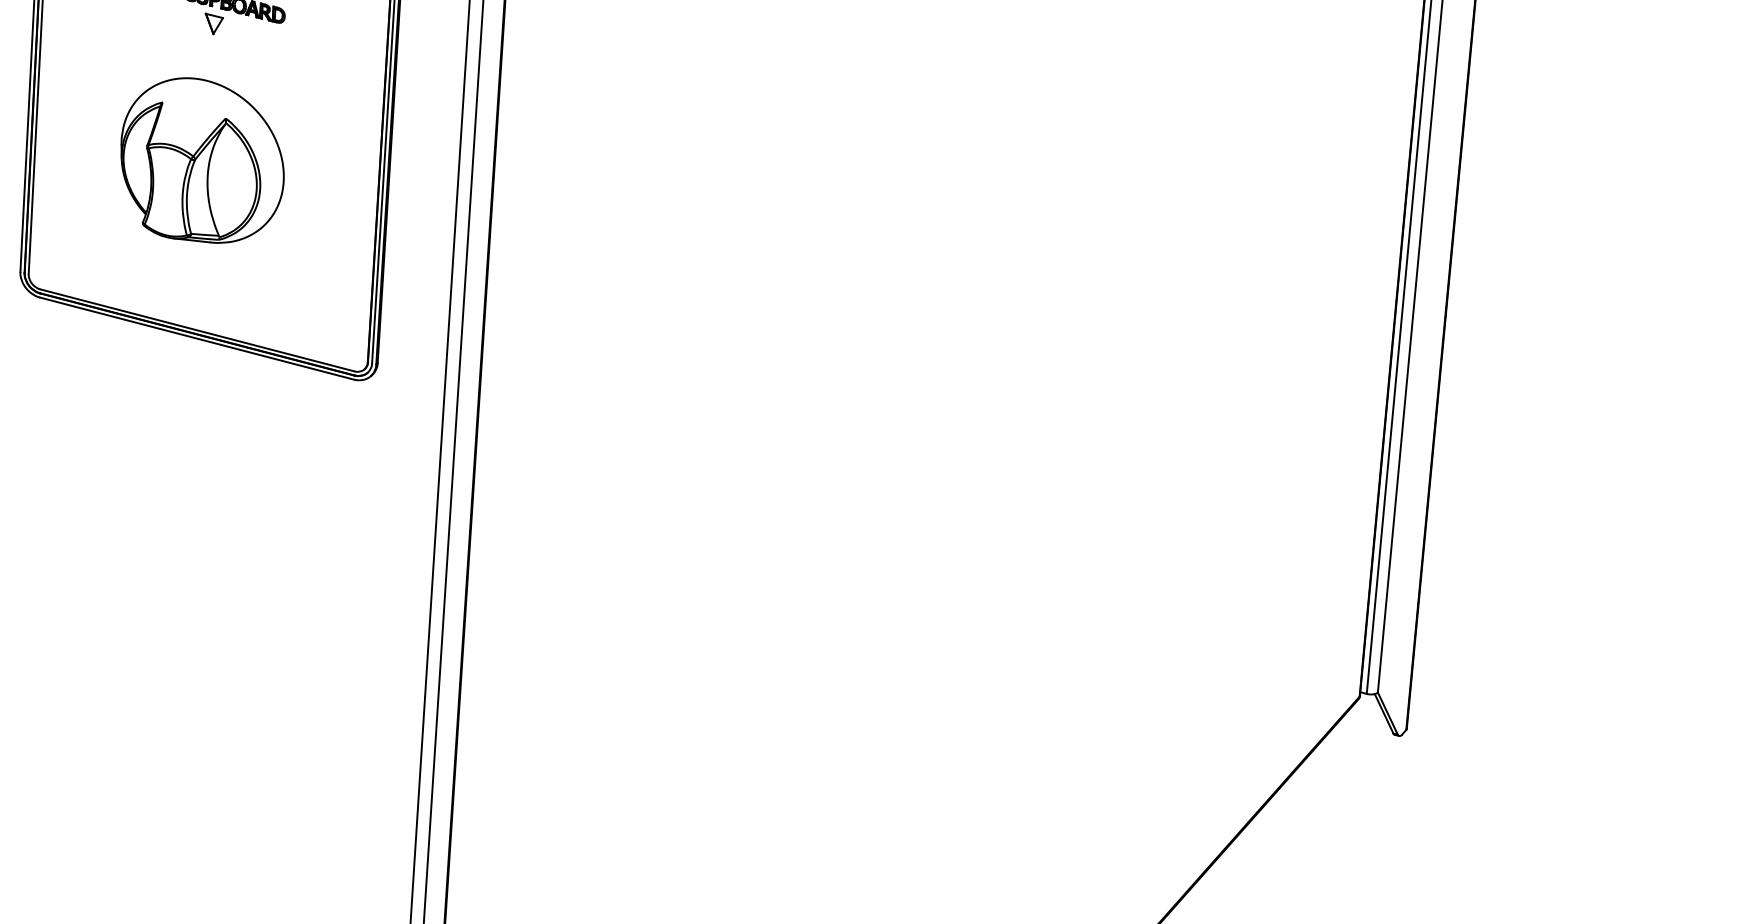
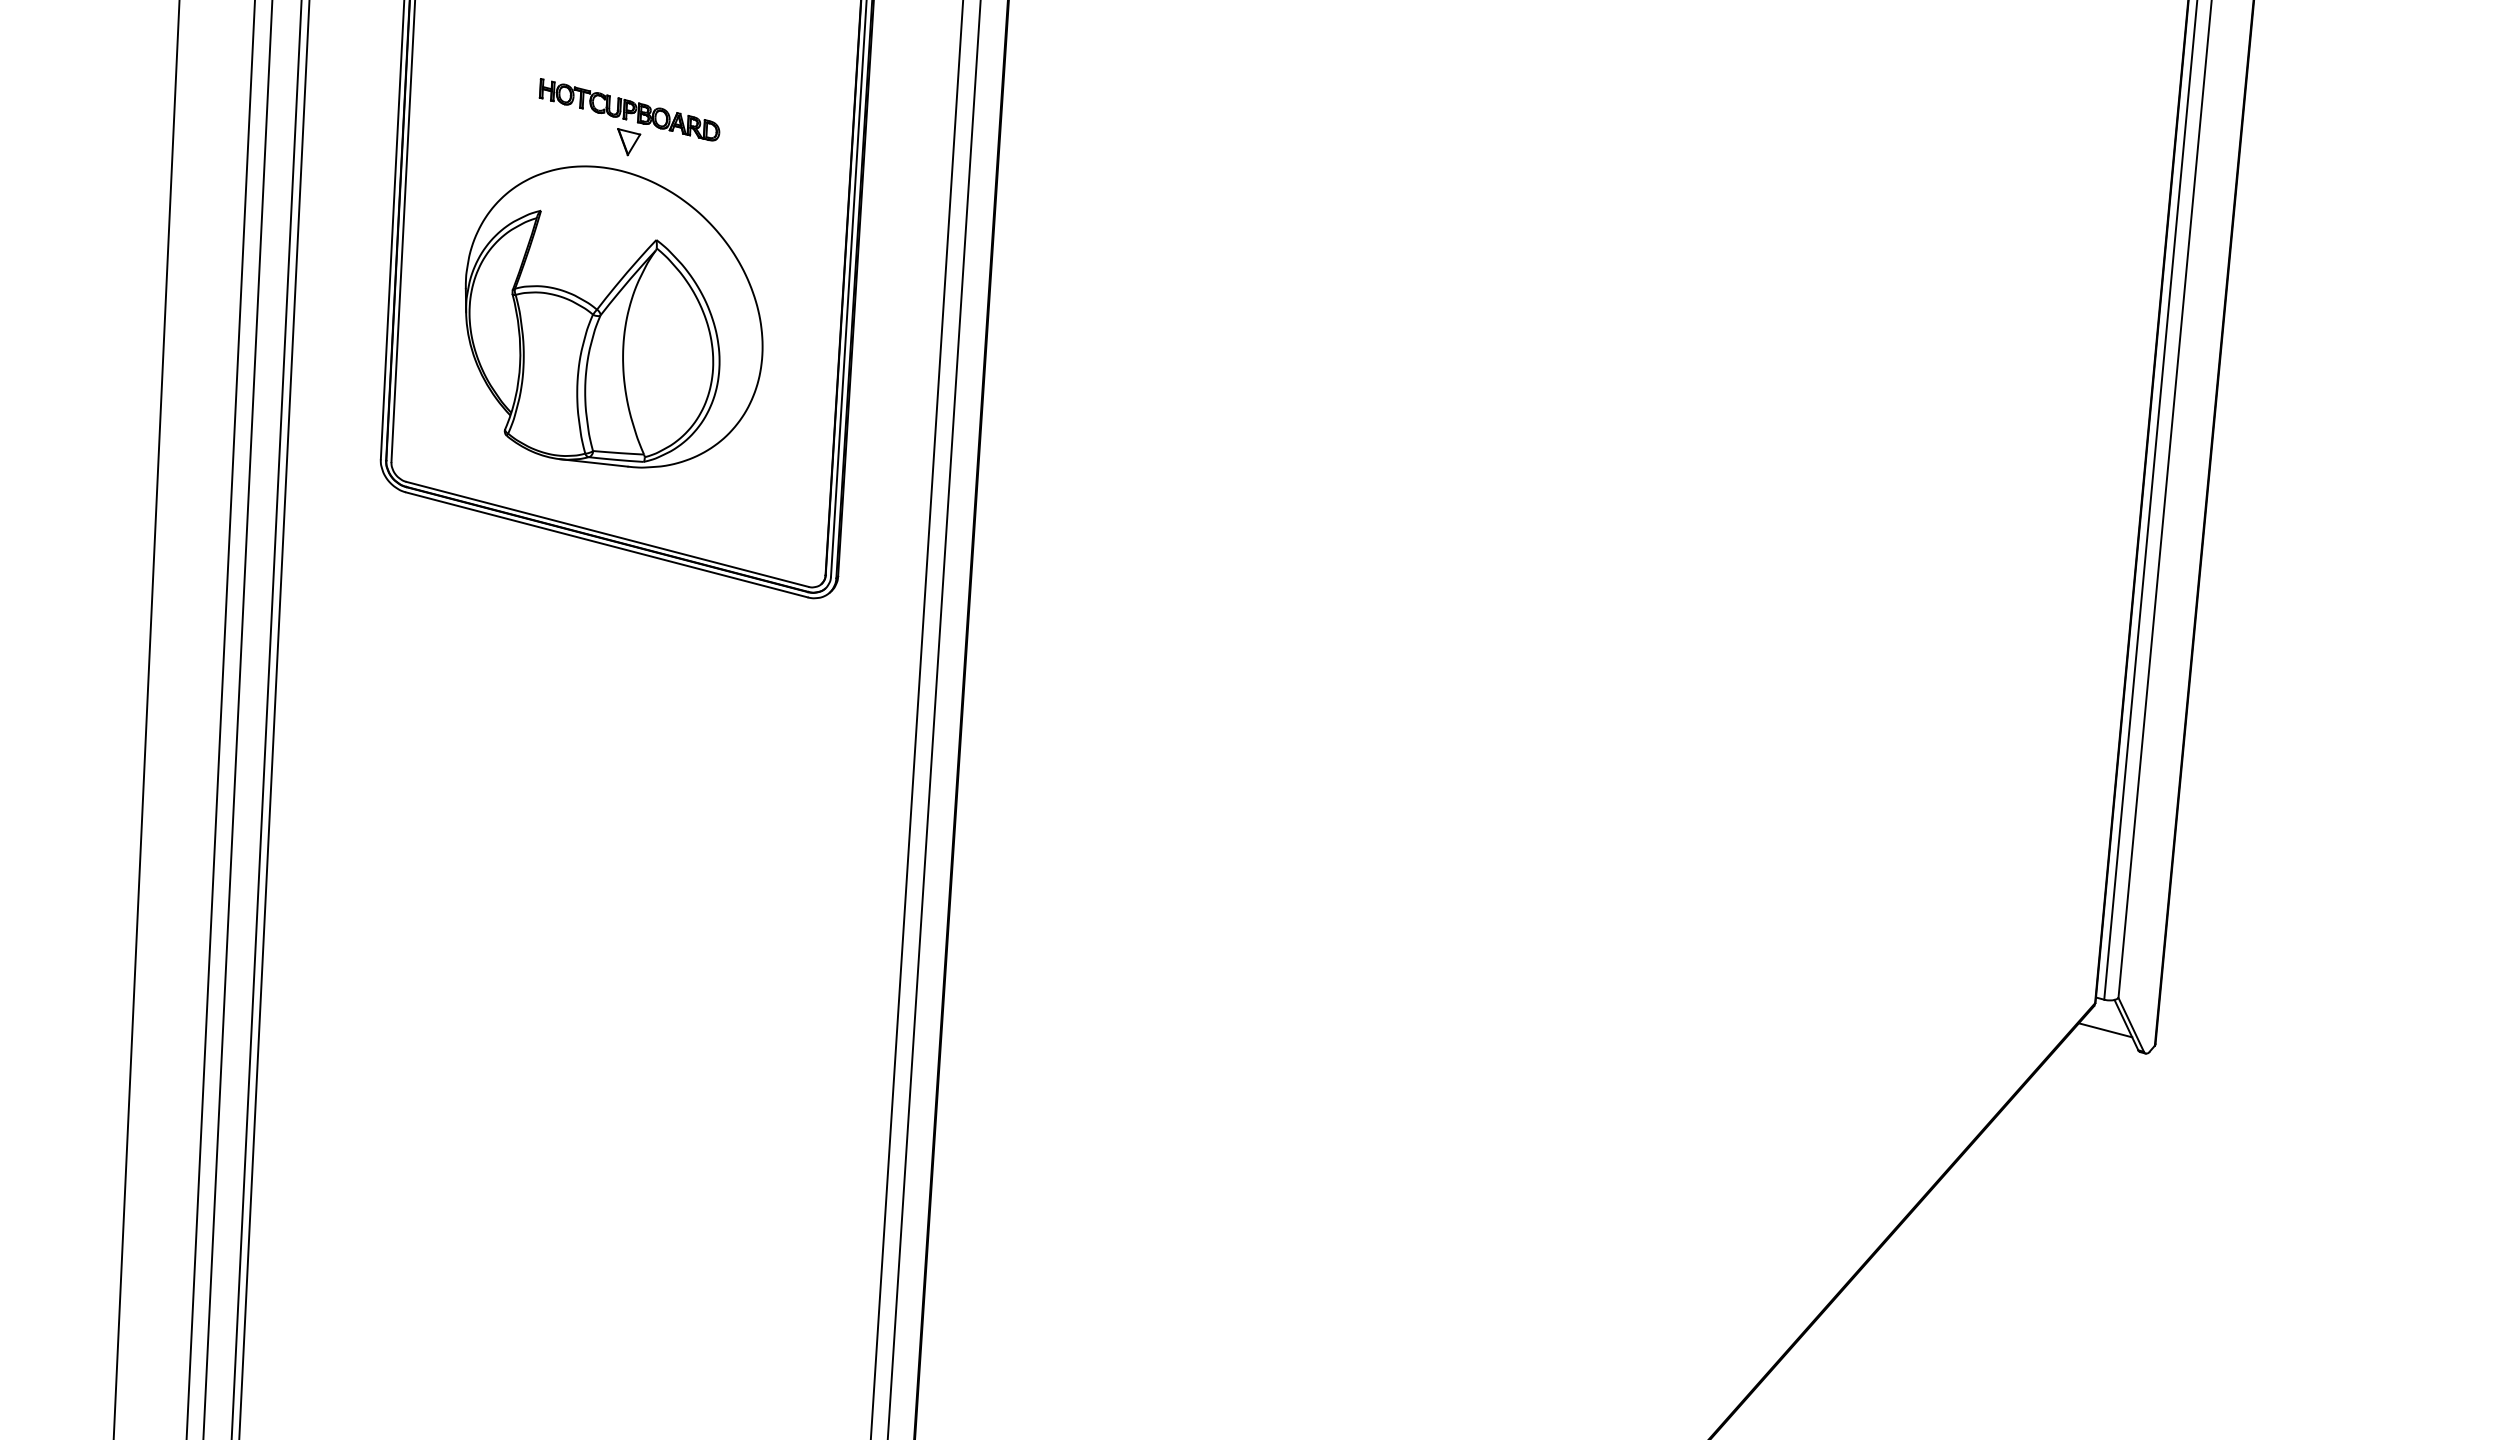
part: (202, 160) -> (613, 316), size x1.43
line: (1367, 717) -> (2105, 1030), added

